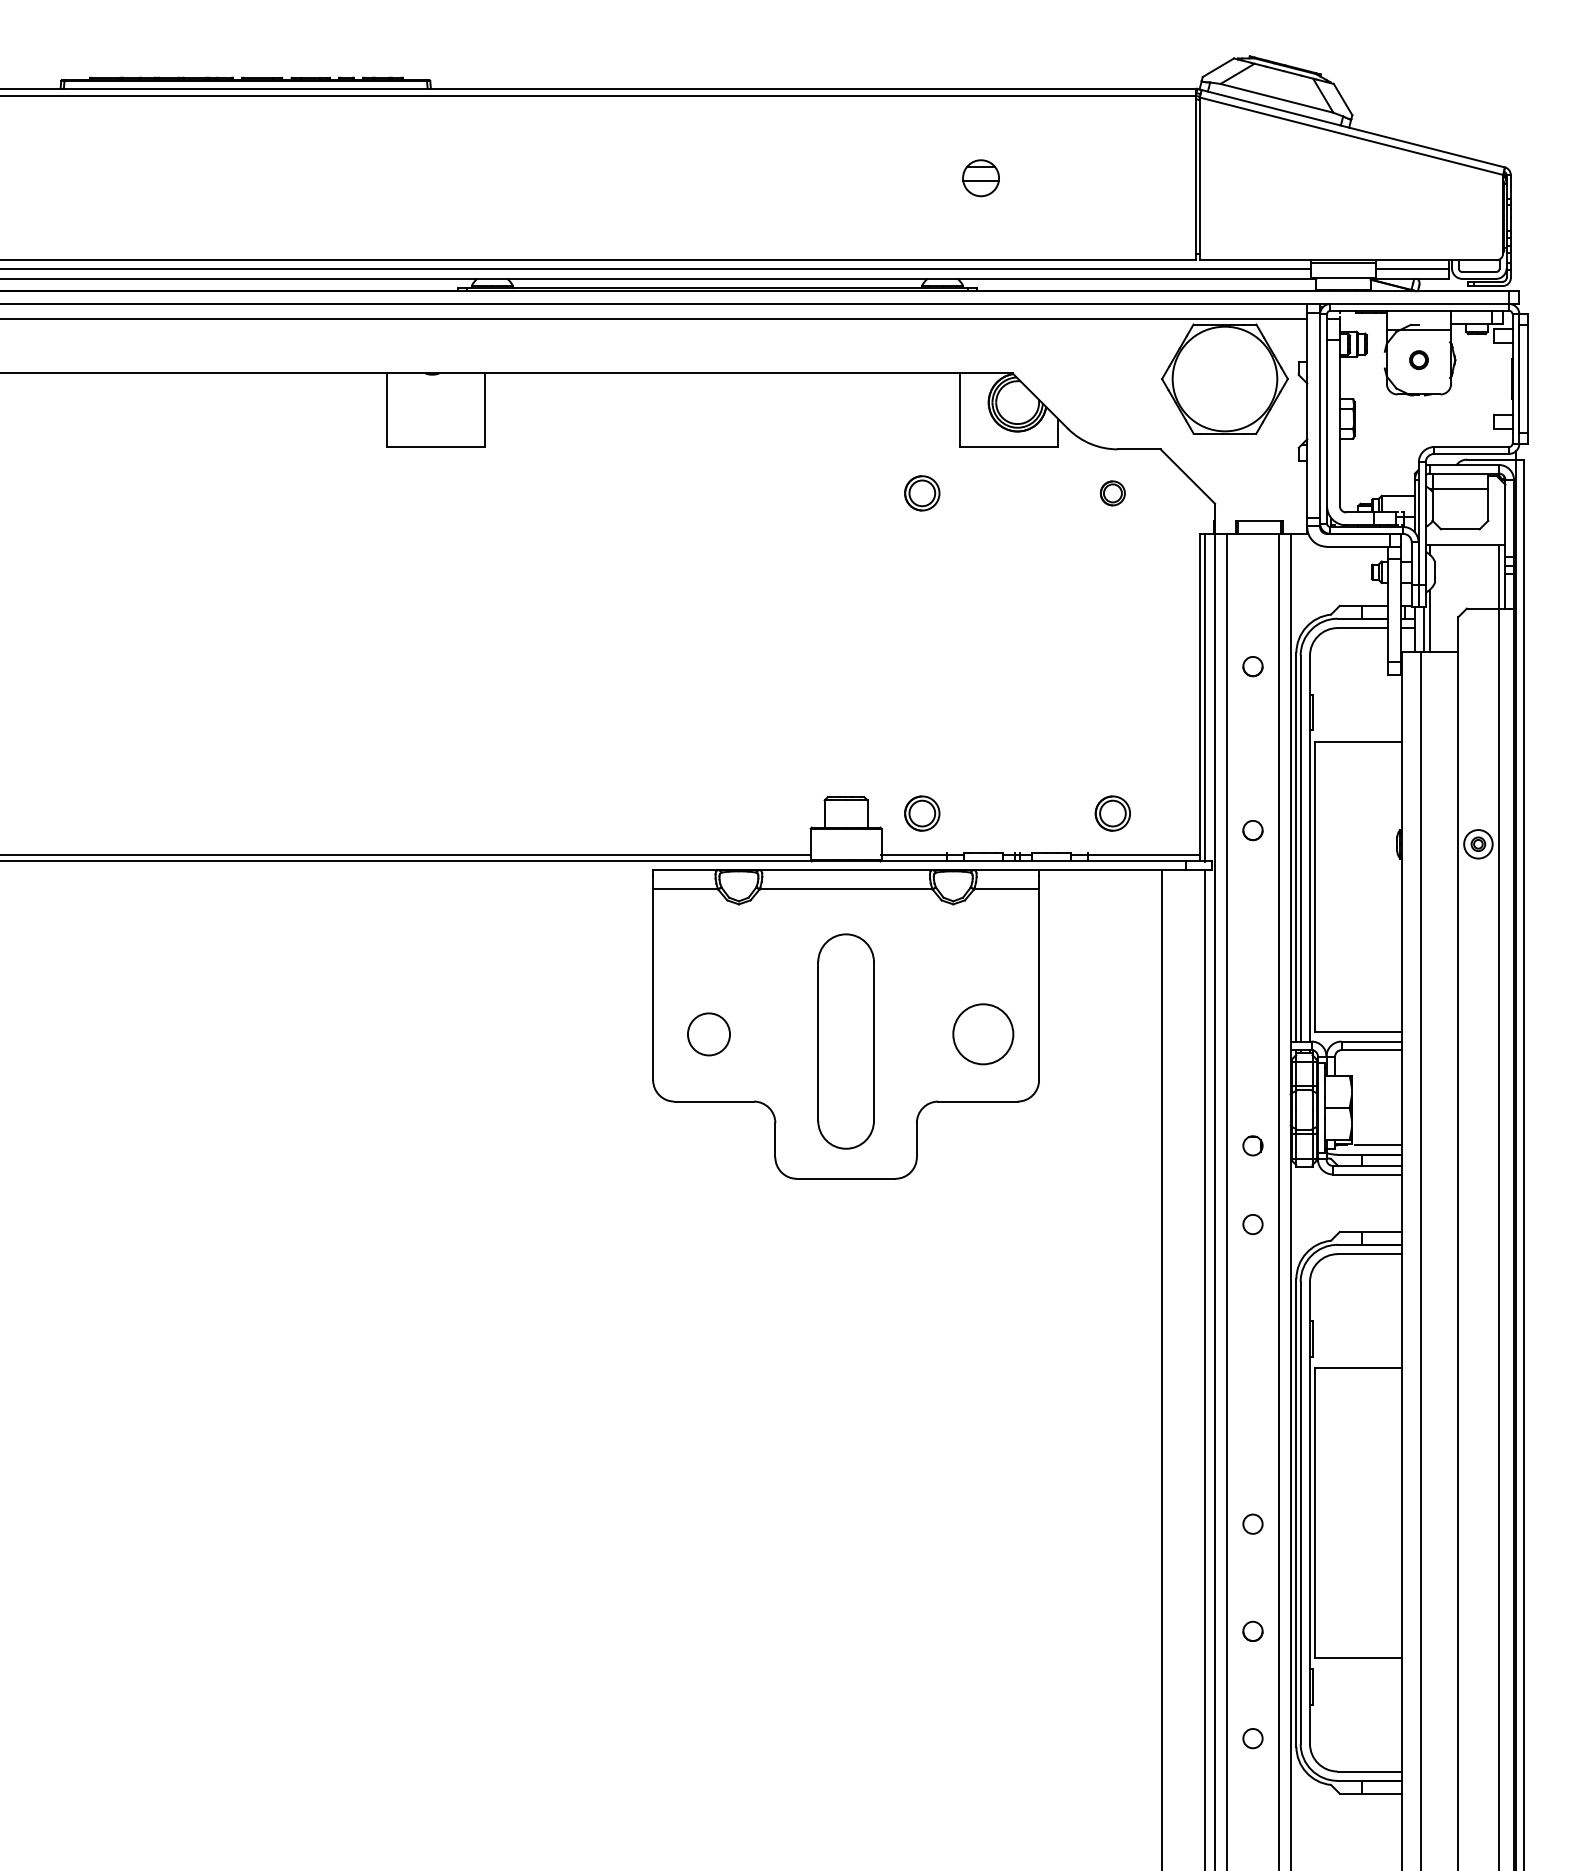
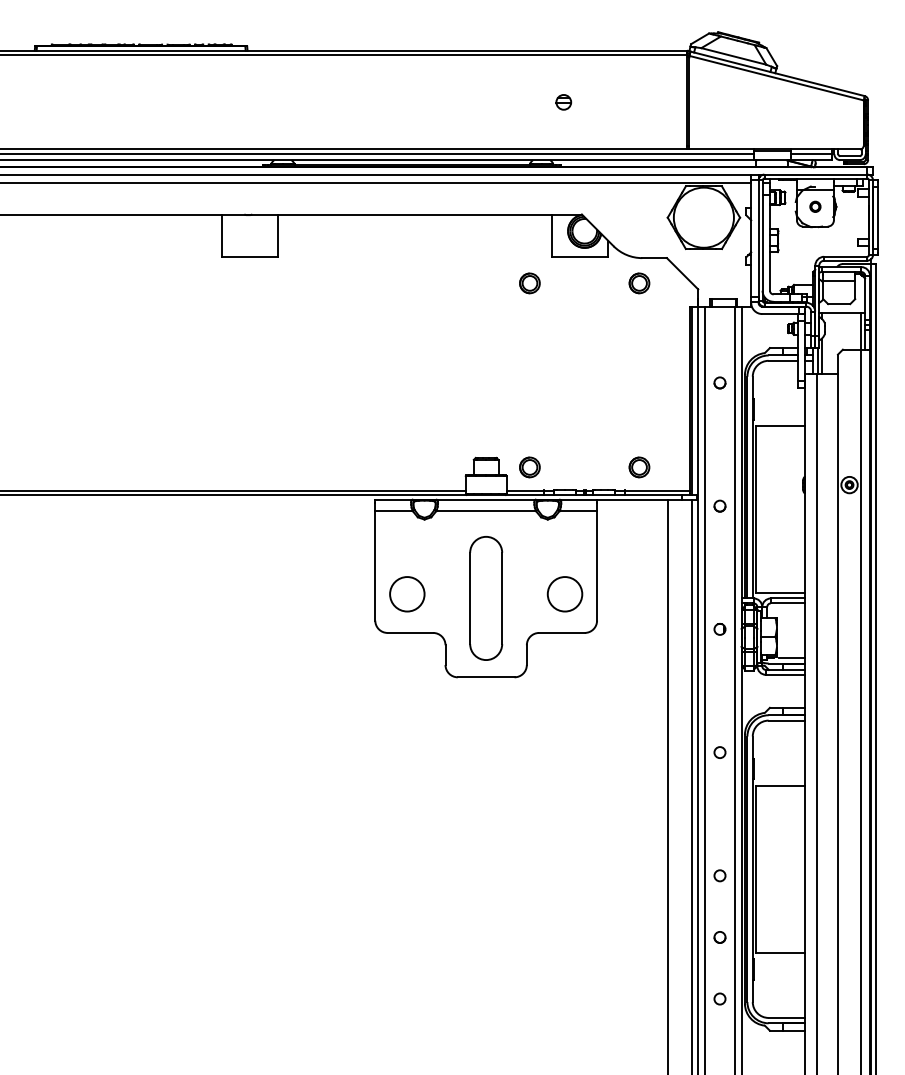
part: (980, 178) -> (563, 102), size x0.71
part: (1112, 493) -> (639, 283), size x1.43
circle: (1252, 829) -> (719, 505), moved
circle: (709, 1034) -> (407, 594), size x1.43
circle: (1252, 1146) -> (719, 629), moved
circle: (1252, 1224) -> (719, 752), moved

